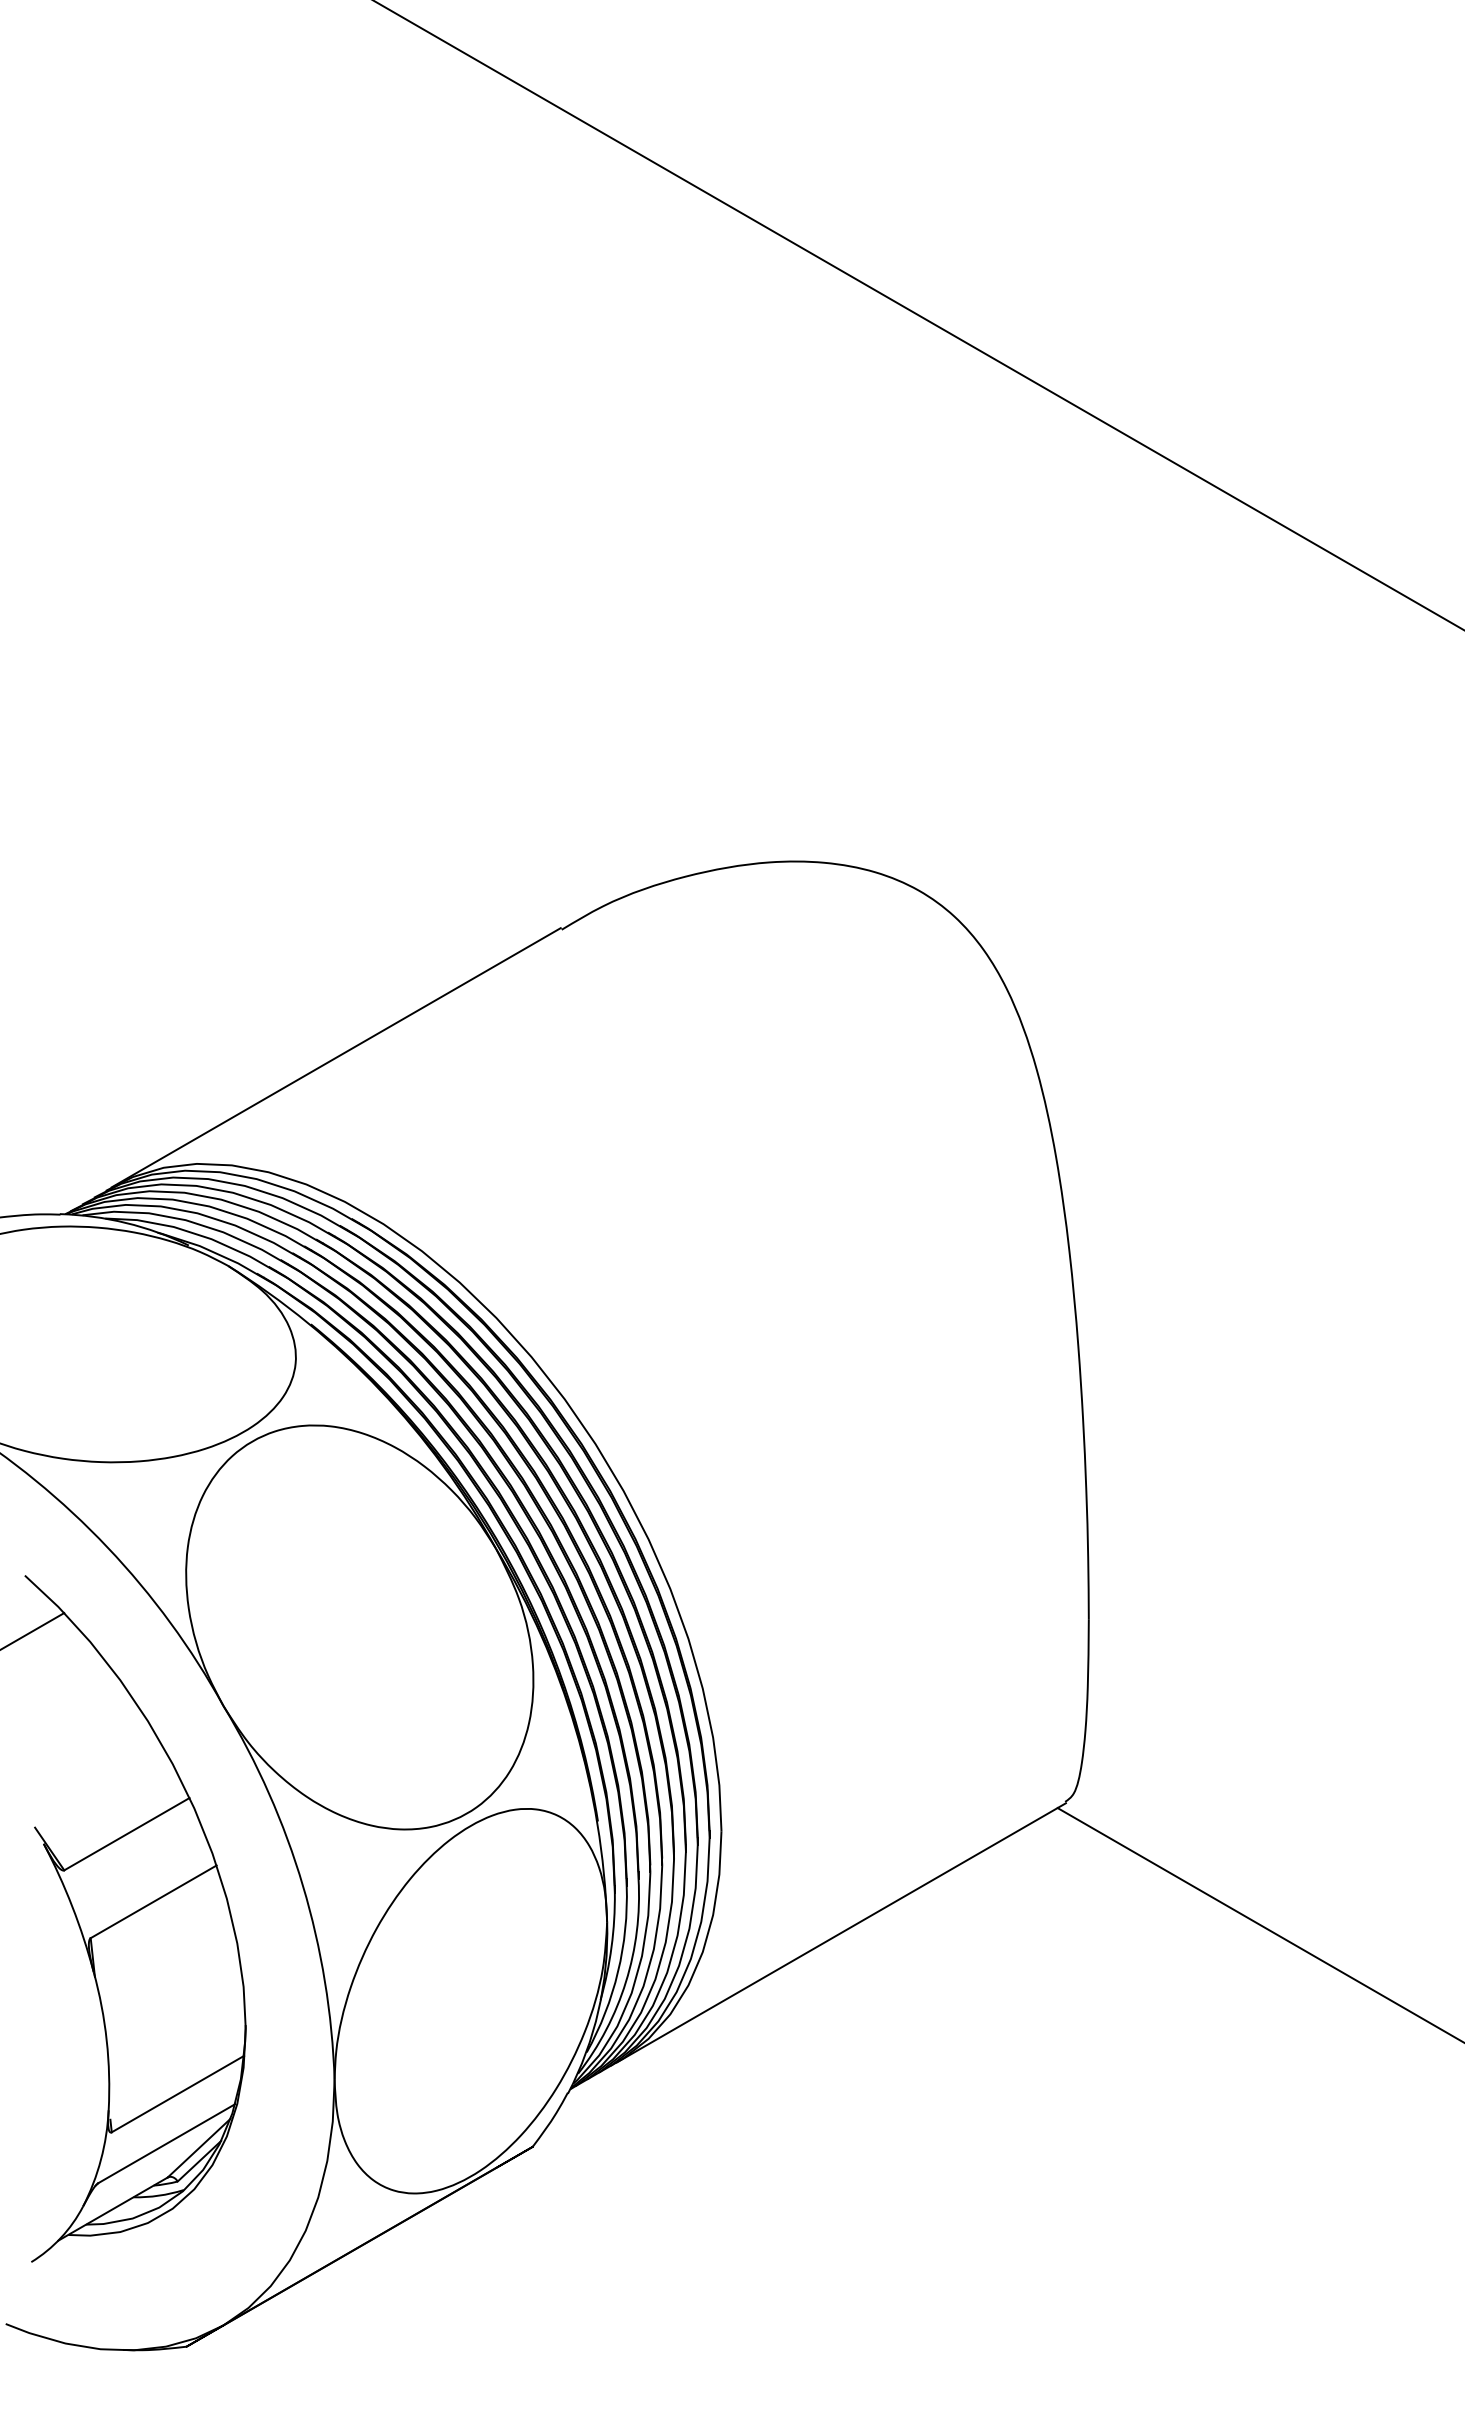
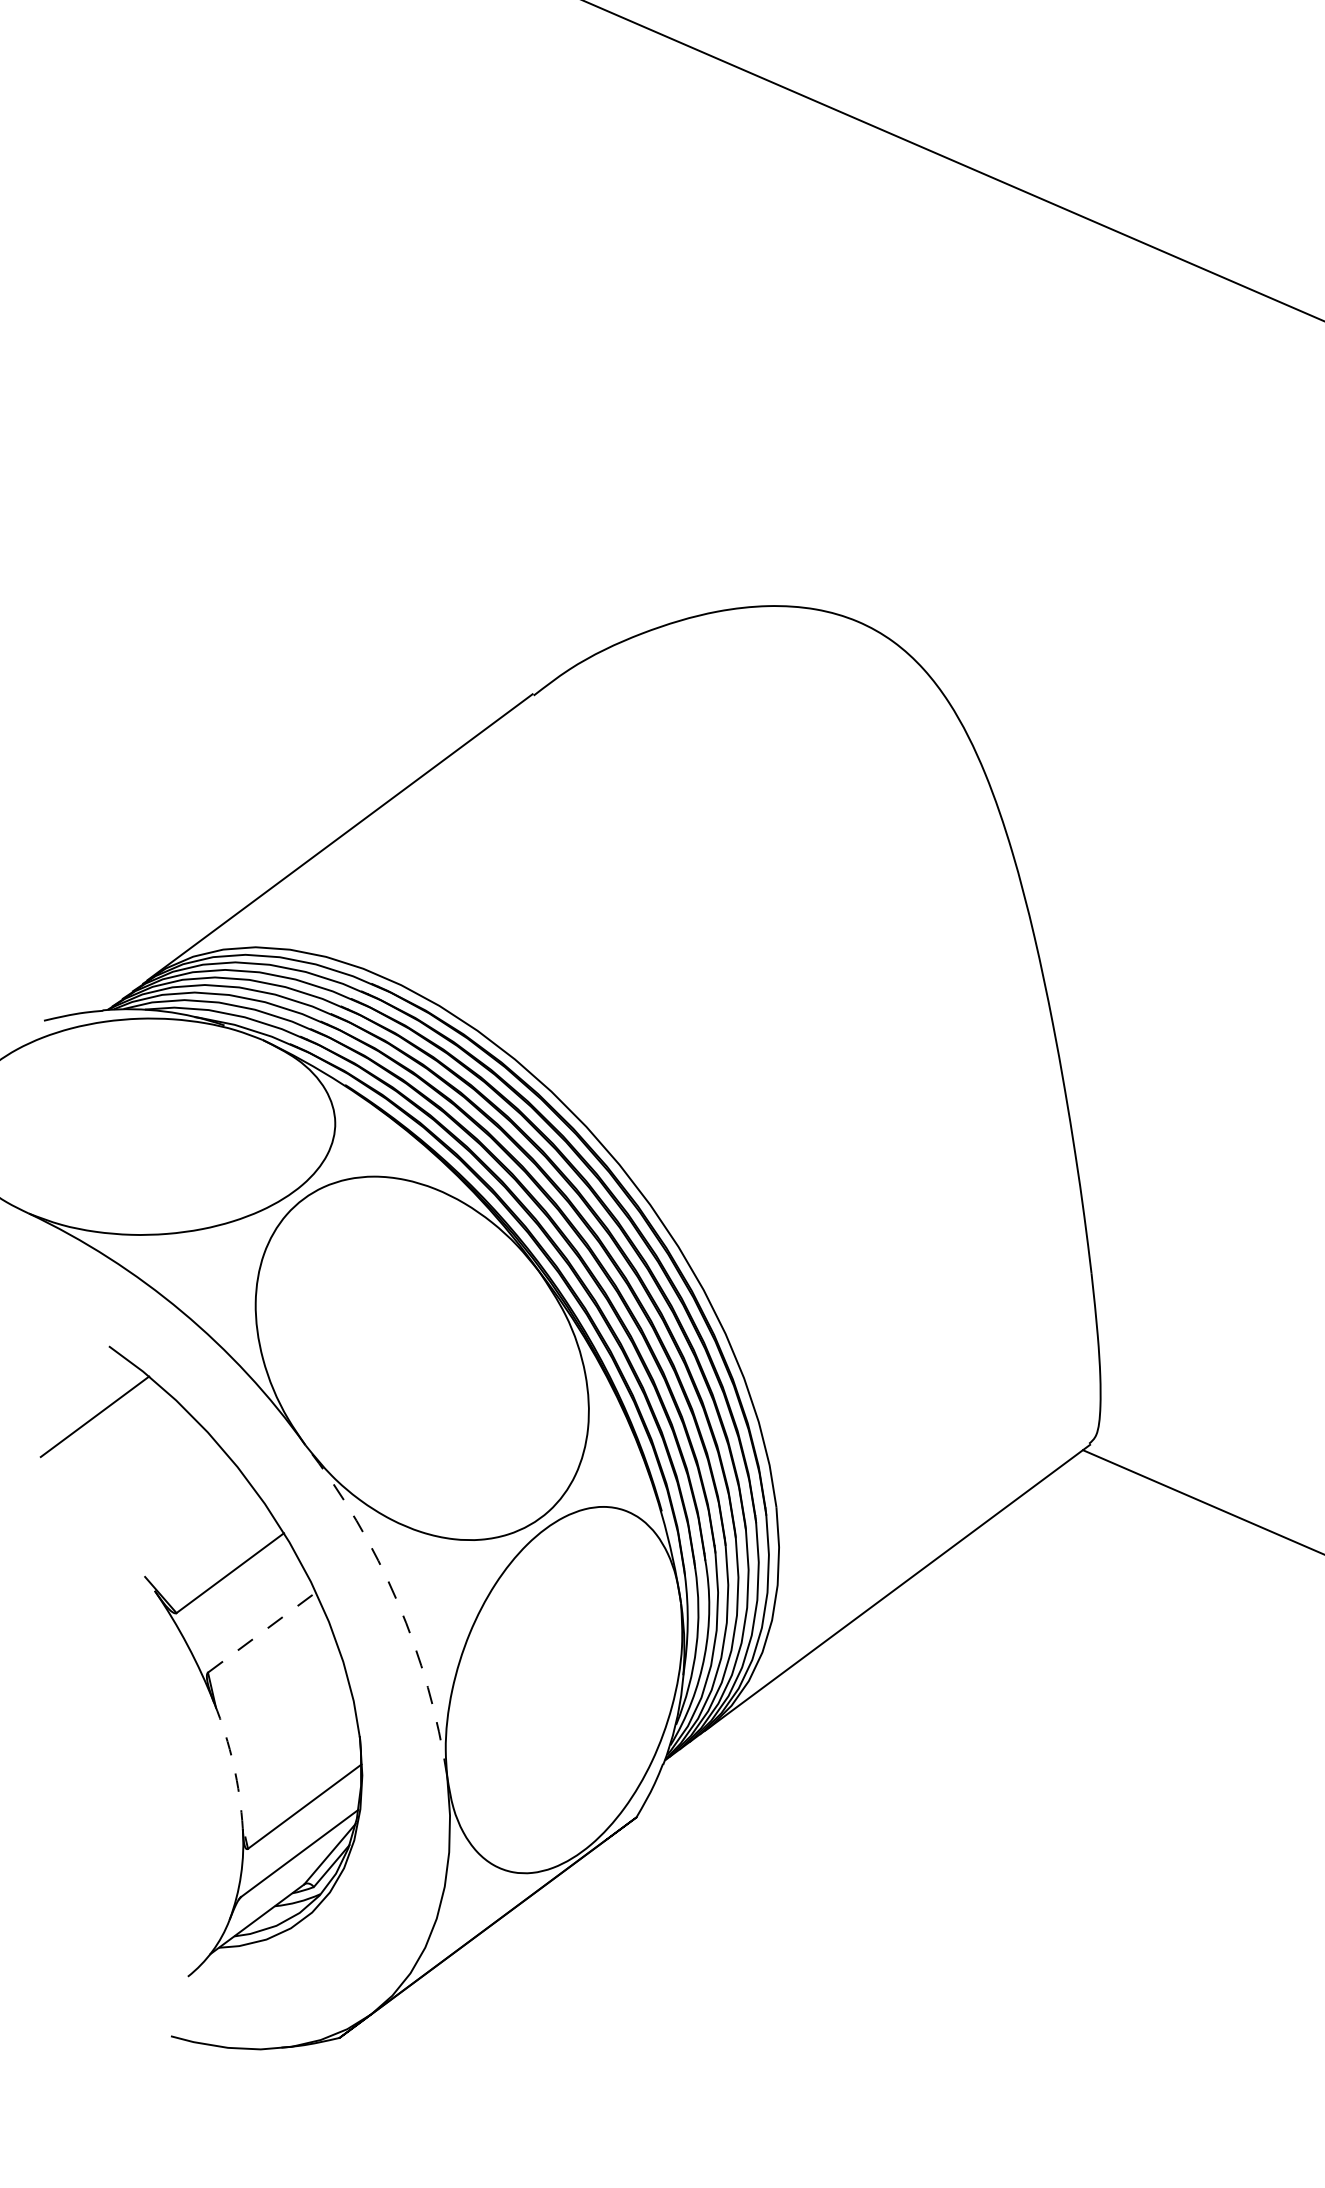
arc: (303, 1885) -> (398, 1601), solid -> dashed
line: (153, 1901) -> (261, 1632), solid -> dashed
arc: (106, 2040) -> (233, 1764), solid -> dashed

